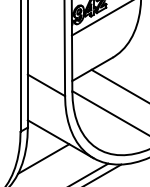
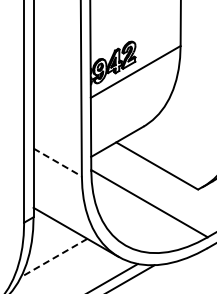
line: (46, 85) -> (57, 162), solid -> dashed
line: (43, 159) -> (53, 258), solid -> dashed

